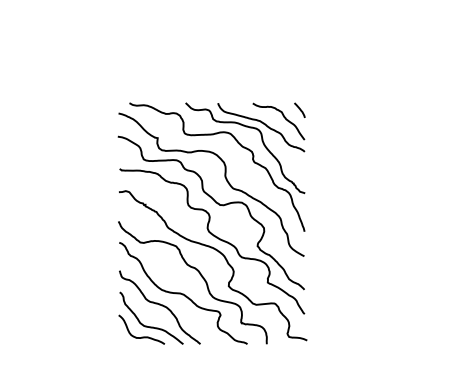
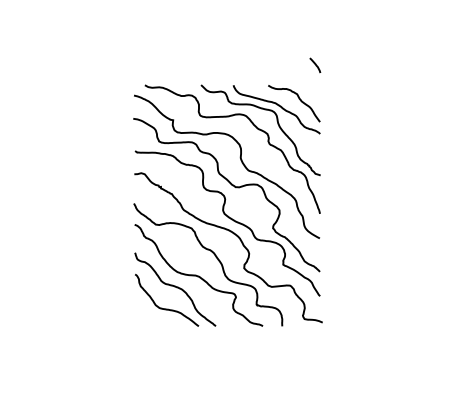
curve: (300, 110) -> (315, 65), moved
curve: (142, 336) -> (157, 318), removed

